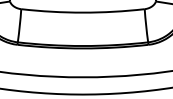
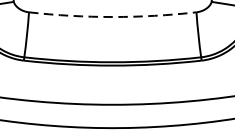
arc: (82, 12) -> (112, 16), solid -> dashed

